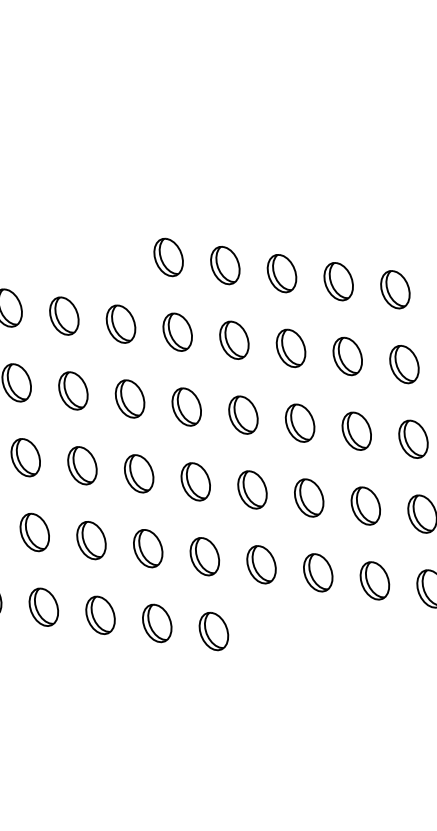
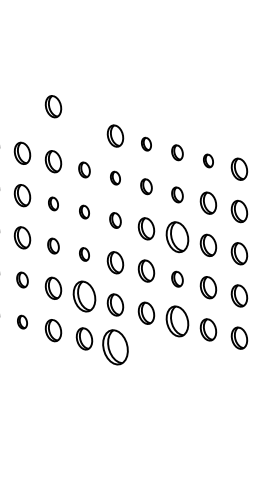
part: (52, 218) -> (53, 106), added
part: (225, 263) -> (146, 143), size x0.6
part: (282, 273) -> (177, 152), size x0.7
part: (338, 280) -> (208, 160), size x0.6
part: (120, 323) -> (84, 169), size x0.7
part: (177, 330) -> (115, 177), size x0.6
part: (234, 340) -> (146, 186), size x0.7
part: (291, 347) -> (177, 194), size x0.7
part: (73, 390) -> (53, 203), size x0.6
part: (129, 397) -> (84, 211), size x0.6
part: (186, 407) -> (115, 220), size x0.7
part: (300, 422) -> (177, 236), size x1.4
part: (82, 464) -> (53, 245), size x0.7
part: (139, 473) -> (84, 254), size x0.6
part: (309, 496) -> (177, 278), size x0.7
part: (34, 531) -> (22, 279), size x0.7
part: (148, 548) -> (84, 296), size x1.4
part: (318, 572) -> (177, 321), size x1.4
part: (43, 605) -> (22, 321), size x0.6
part: (213, 630) -> (115, 346), size x1.6

